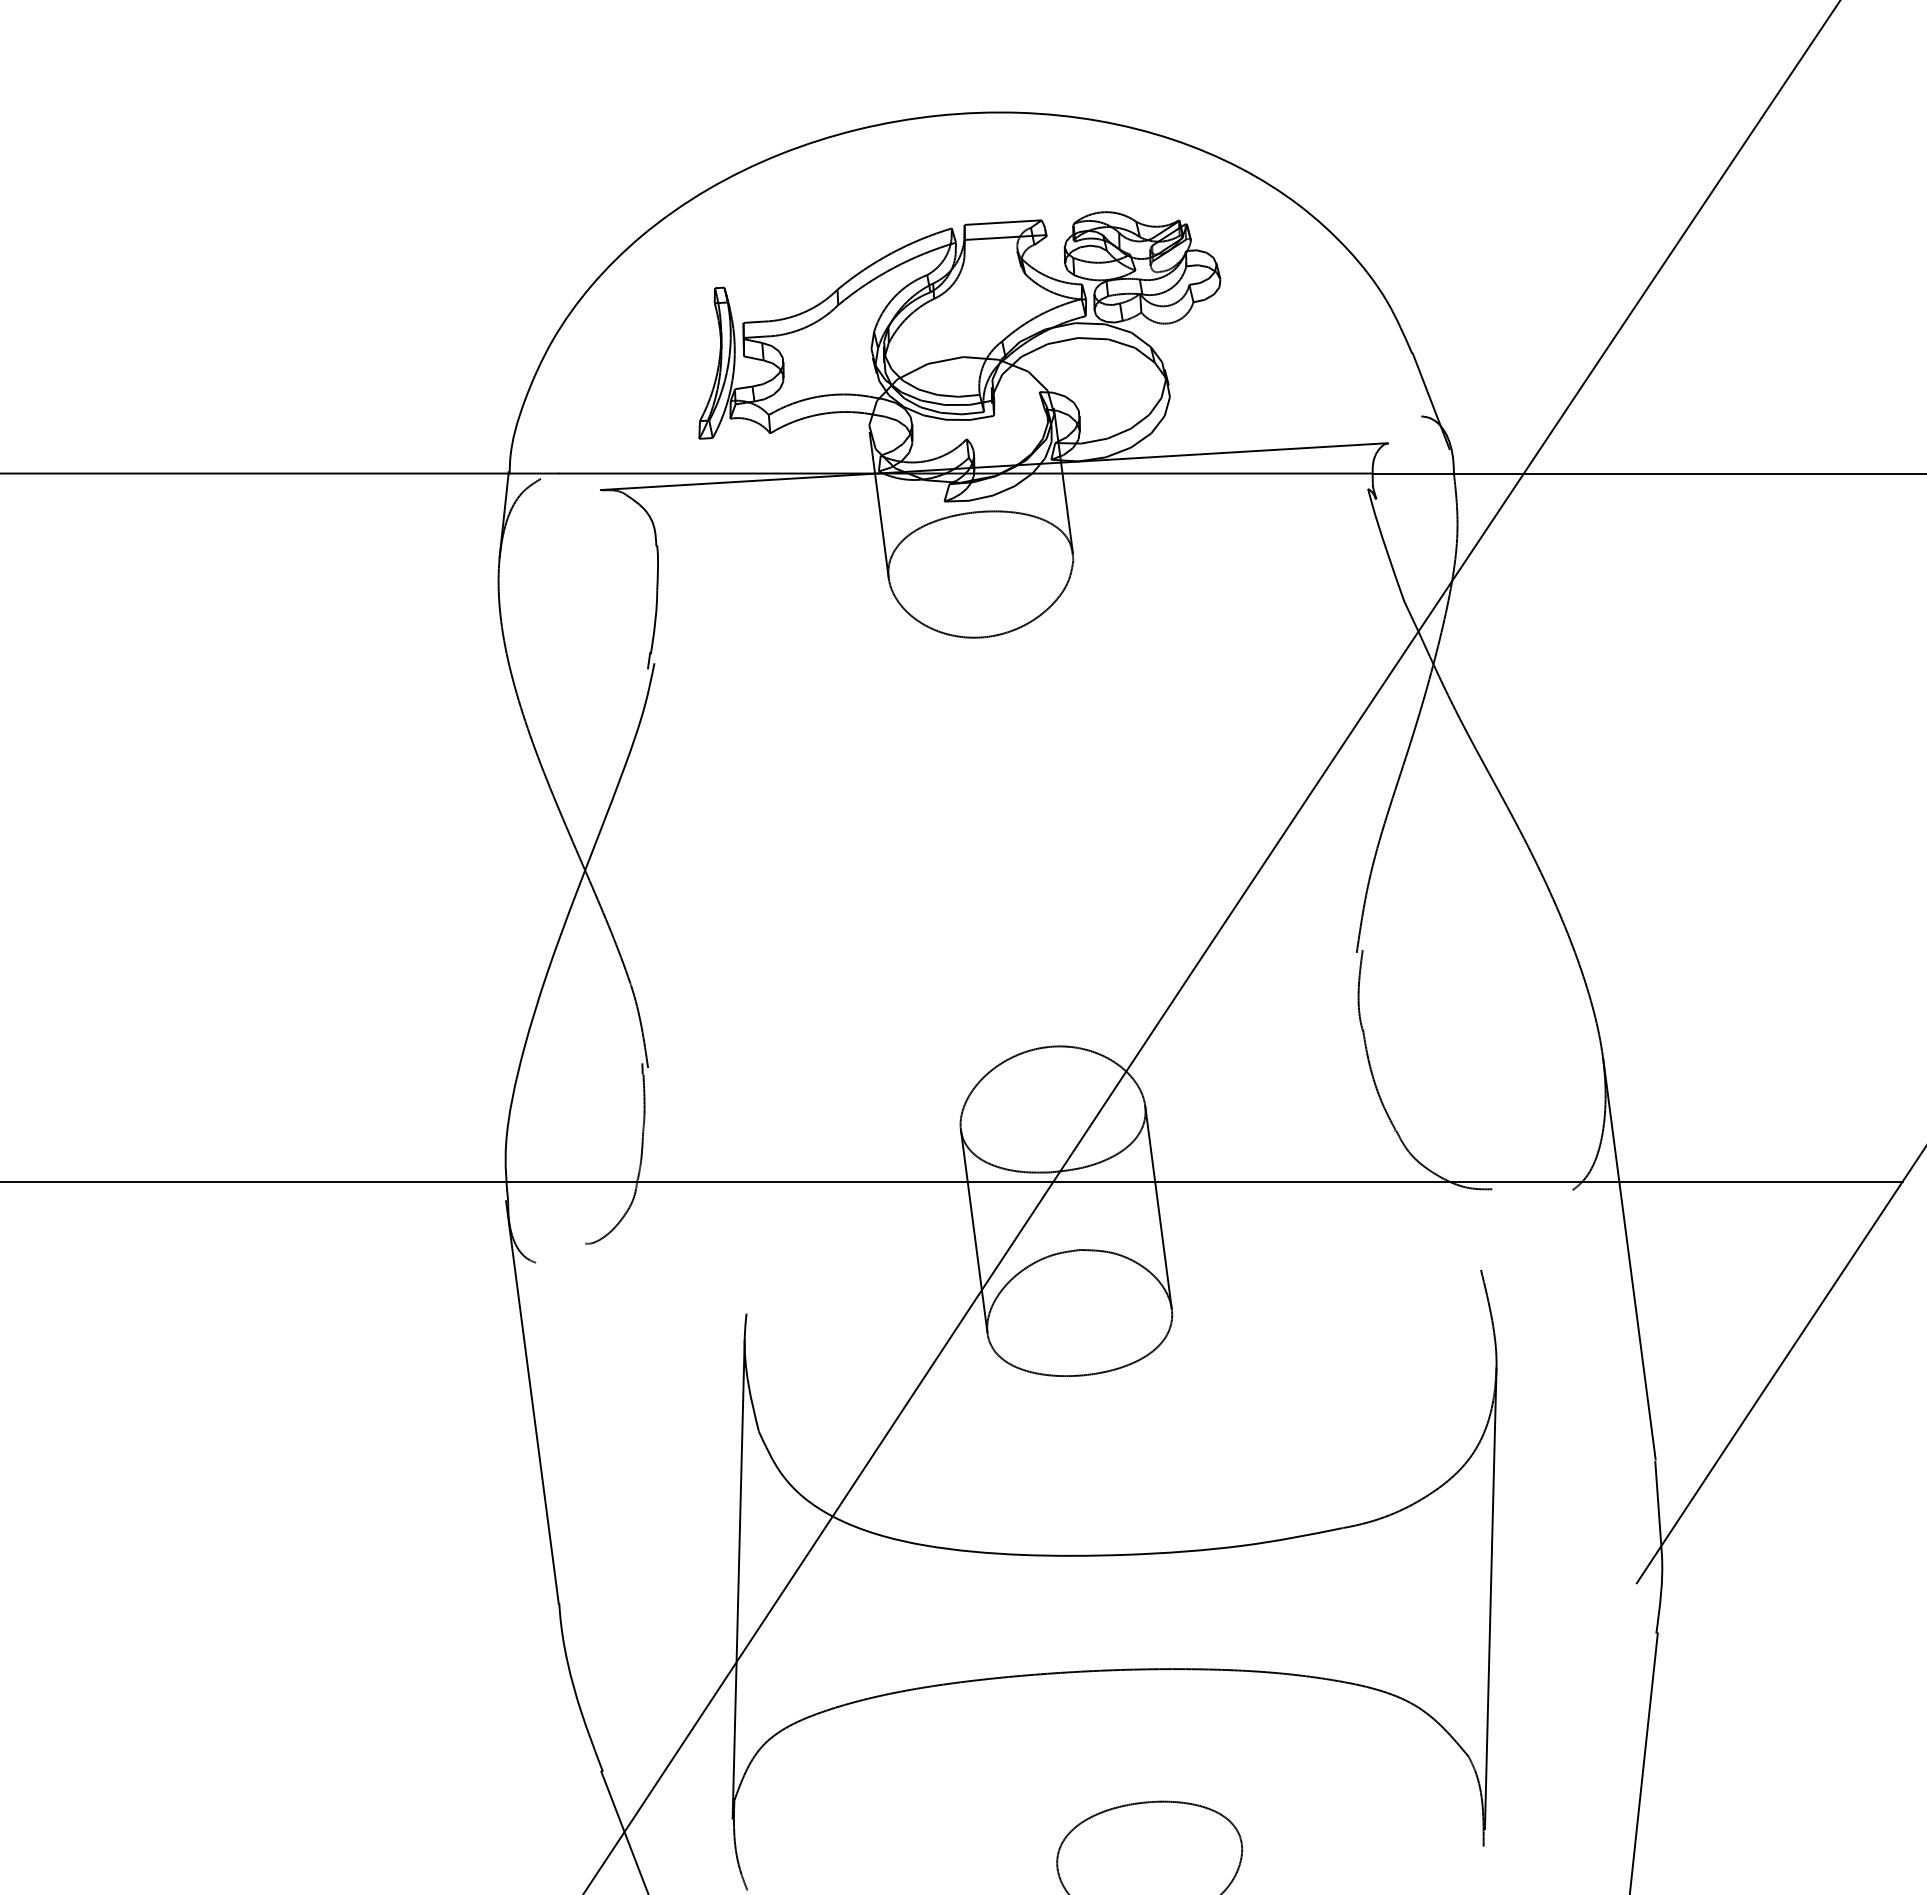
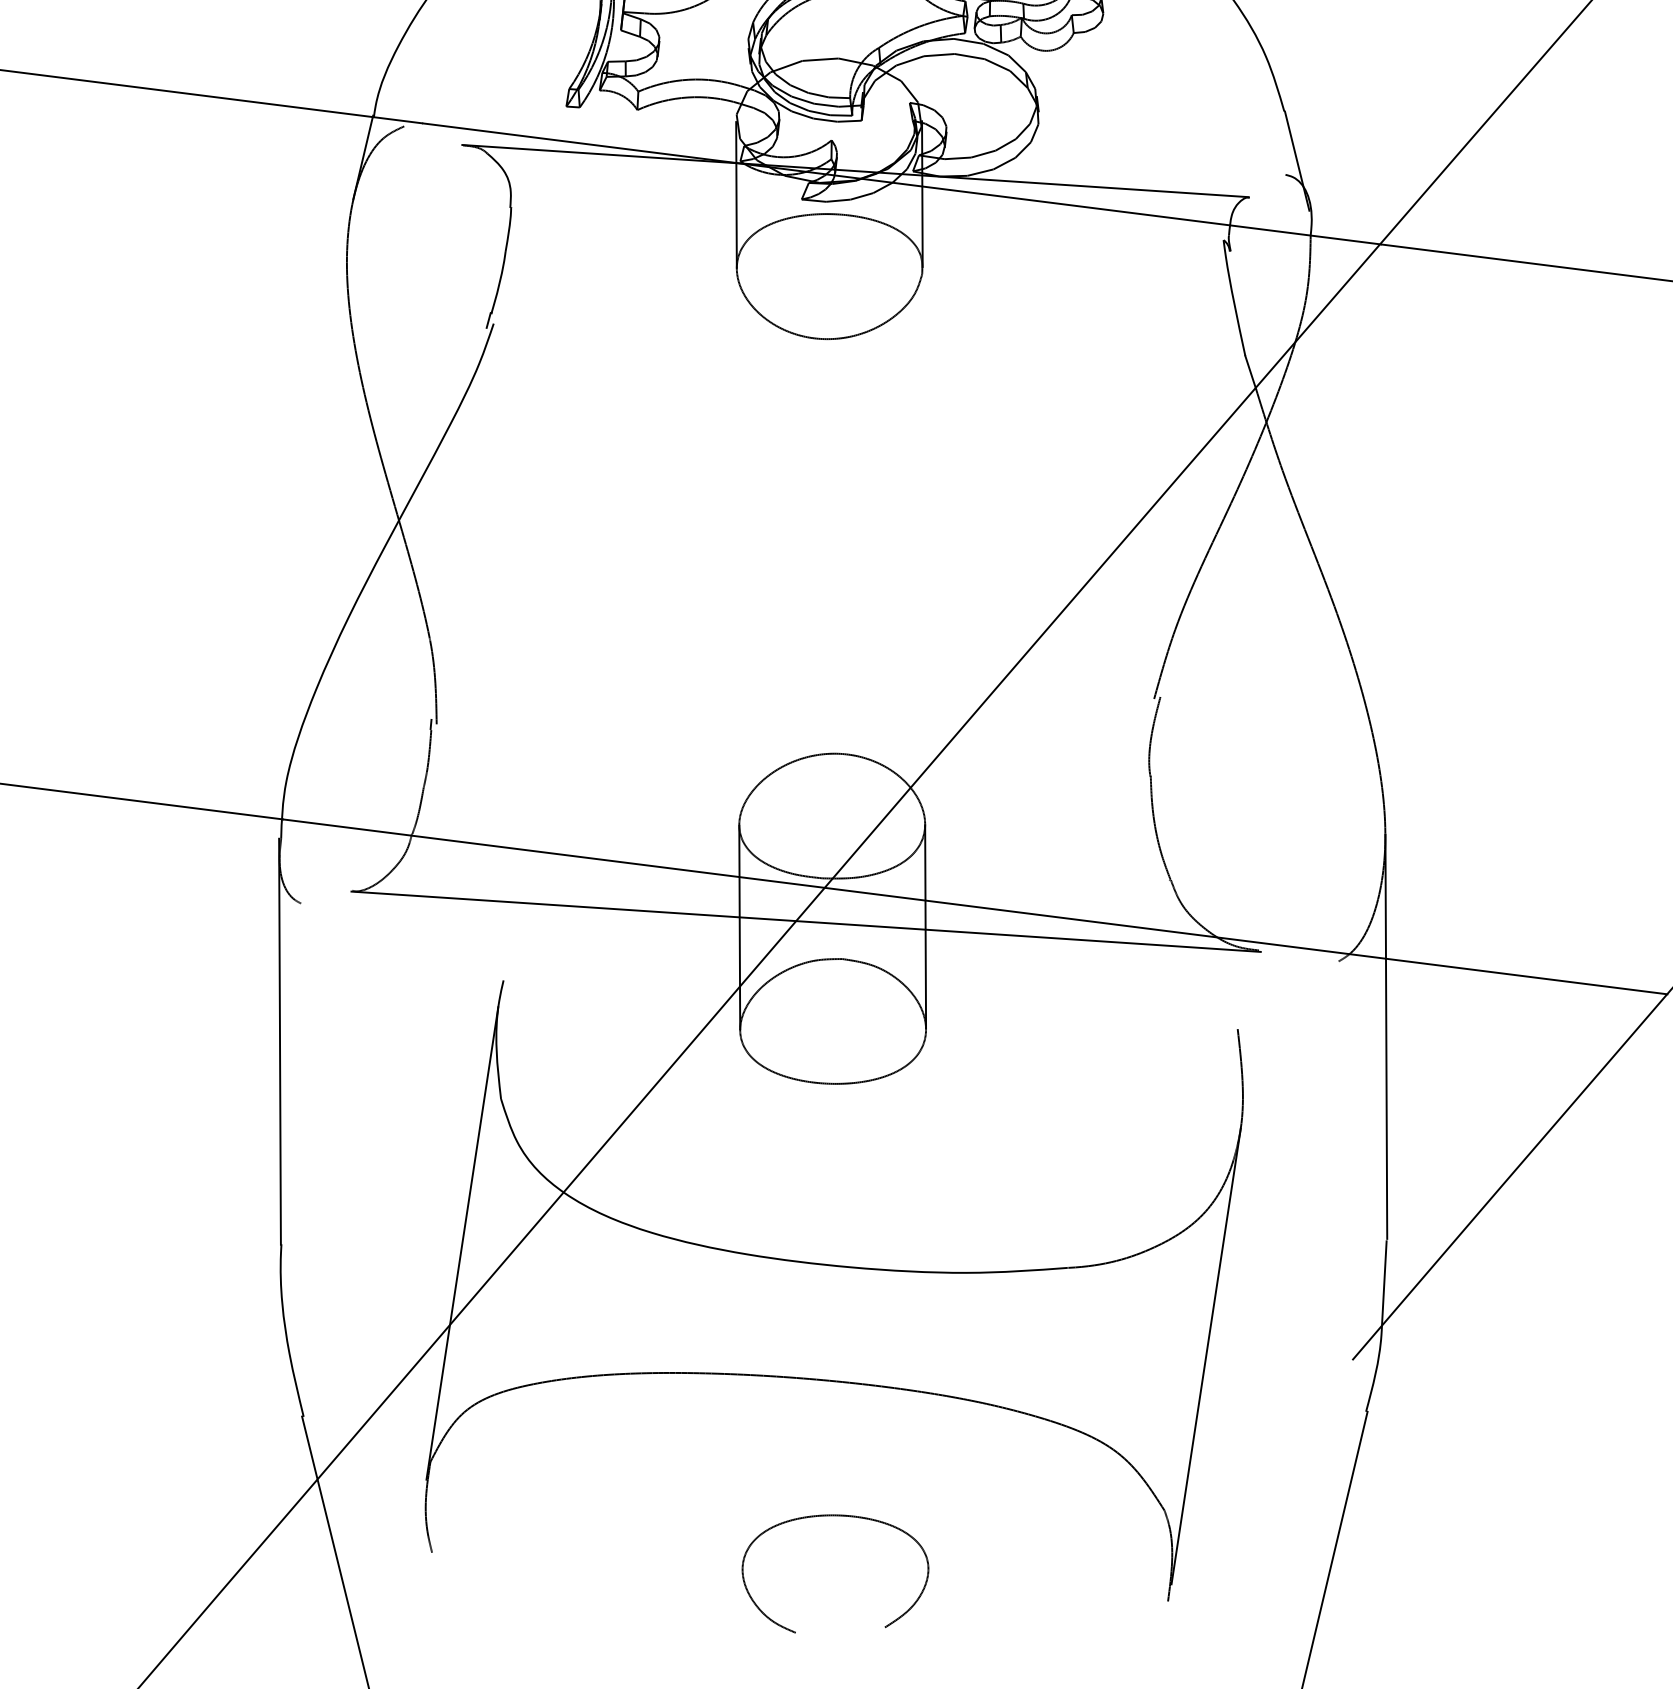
line: (1039, 1217) -> (806, 921), added

